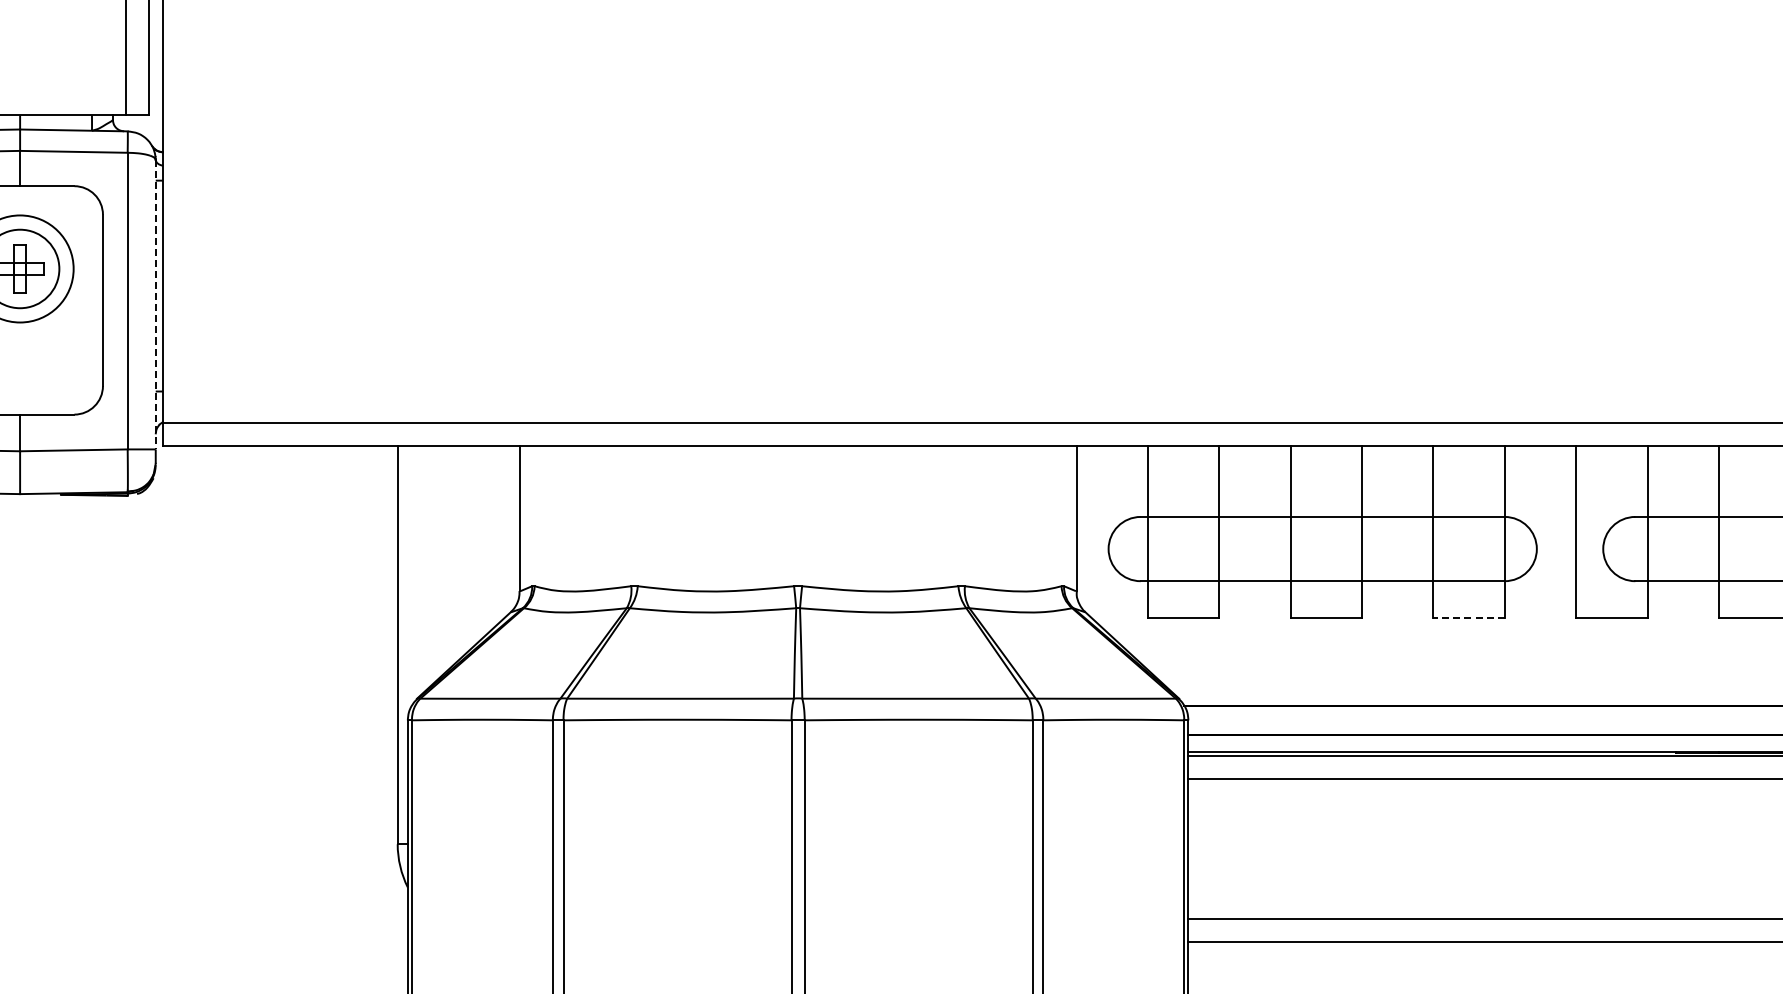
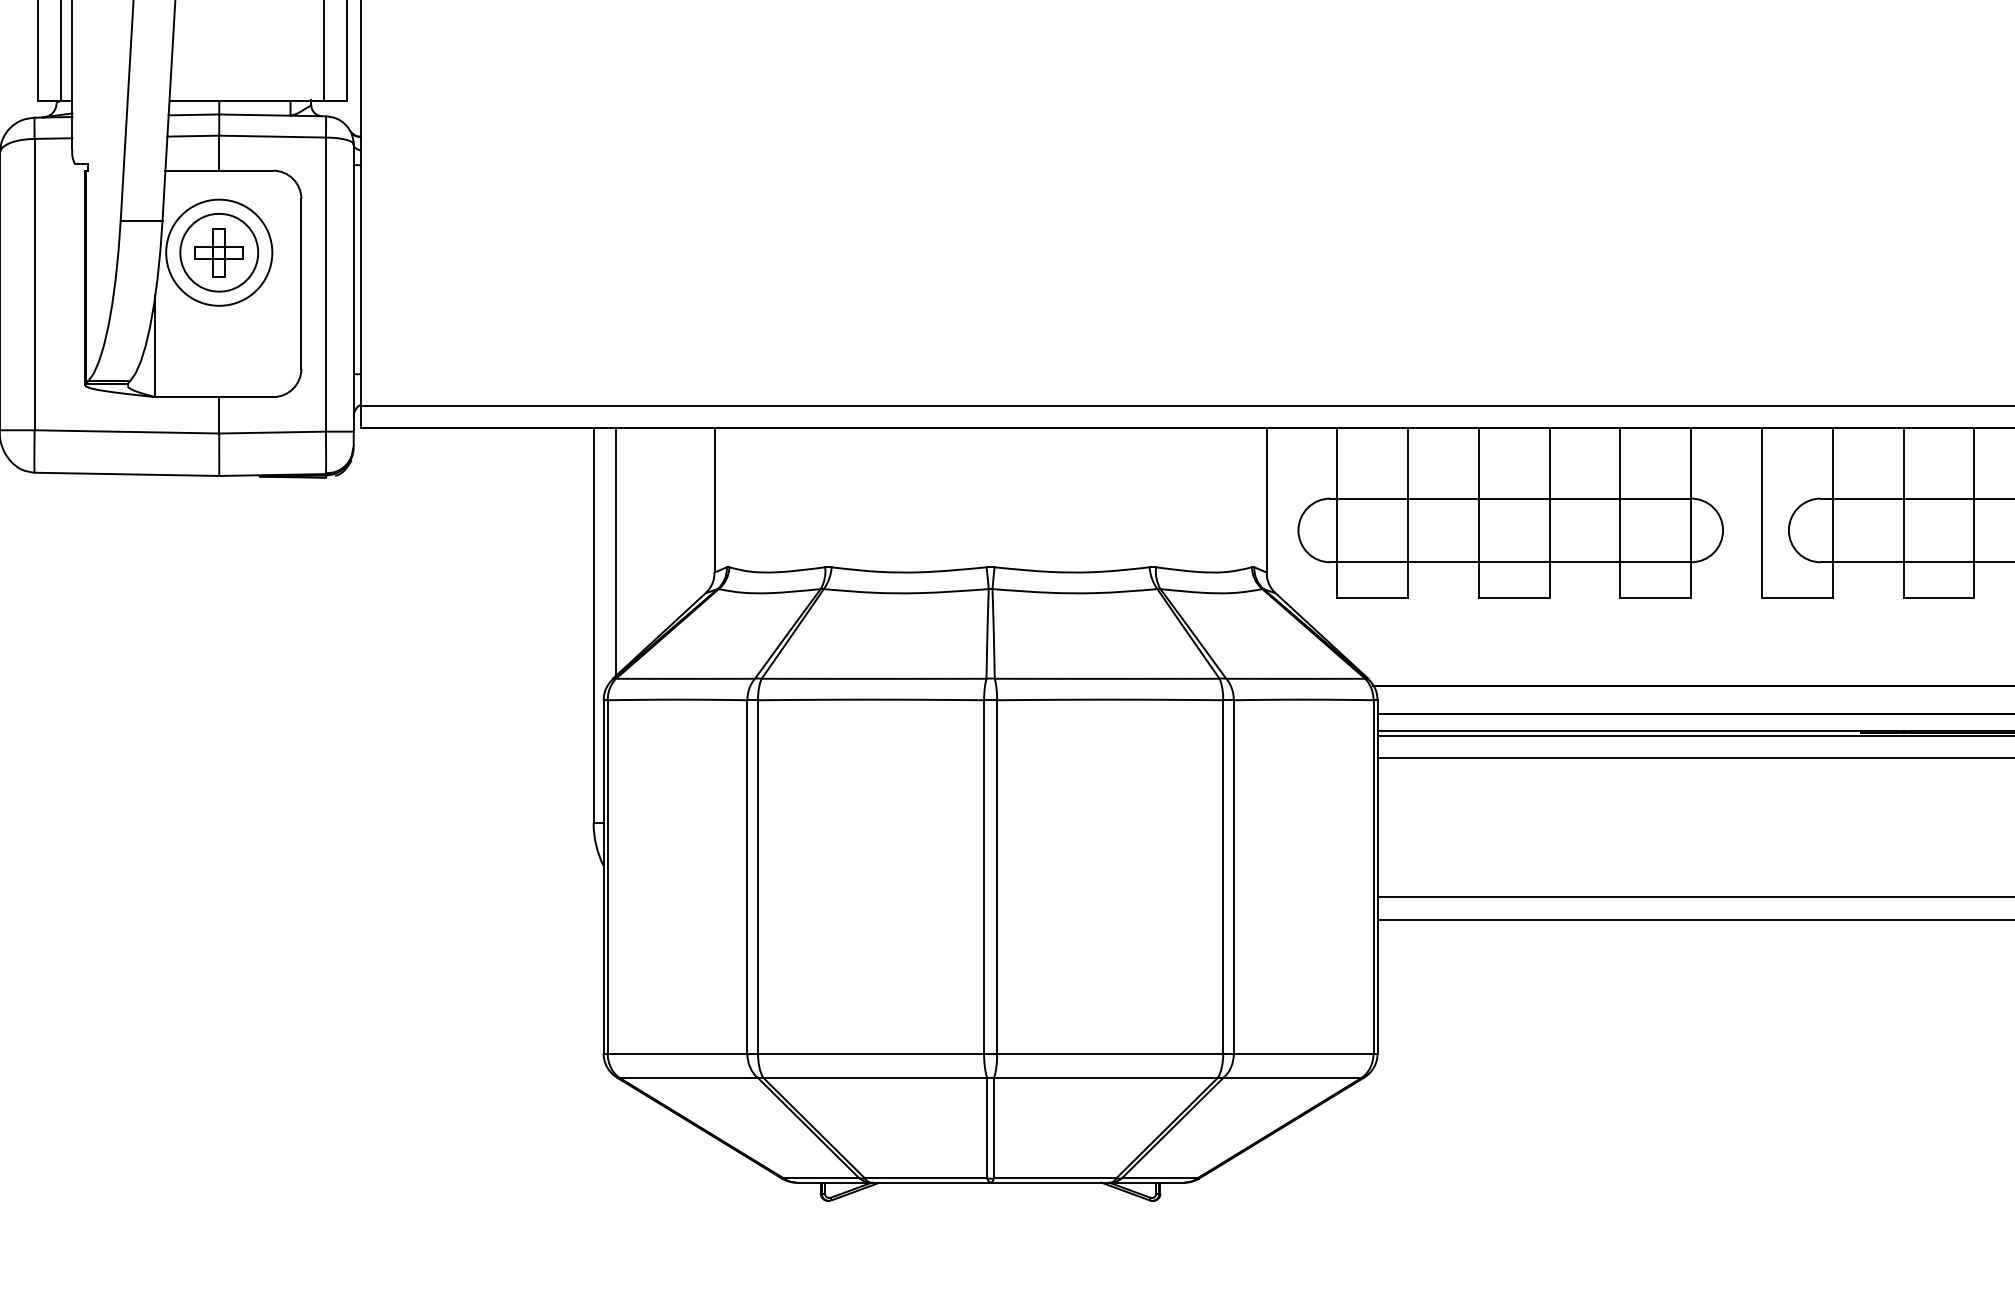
line: (155, 305) -> (353, 288), dashed -> solid
line: (420, 570) -> (616, 551), added
line: (1468, 617) -> (1655, 598), dashed -> solid

